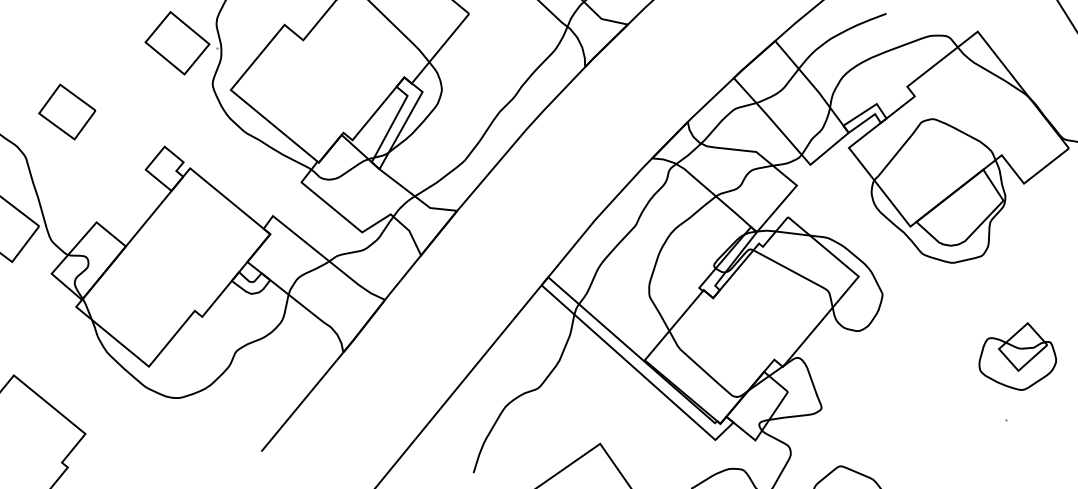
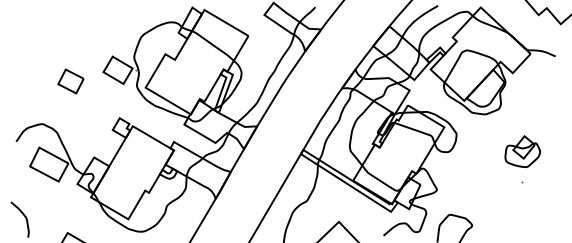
part: (66, 111) -> (70, 81), moved

